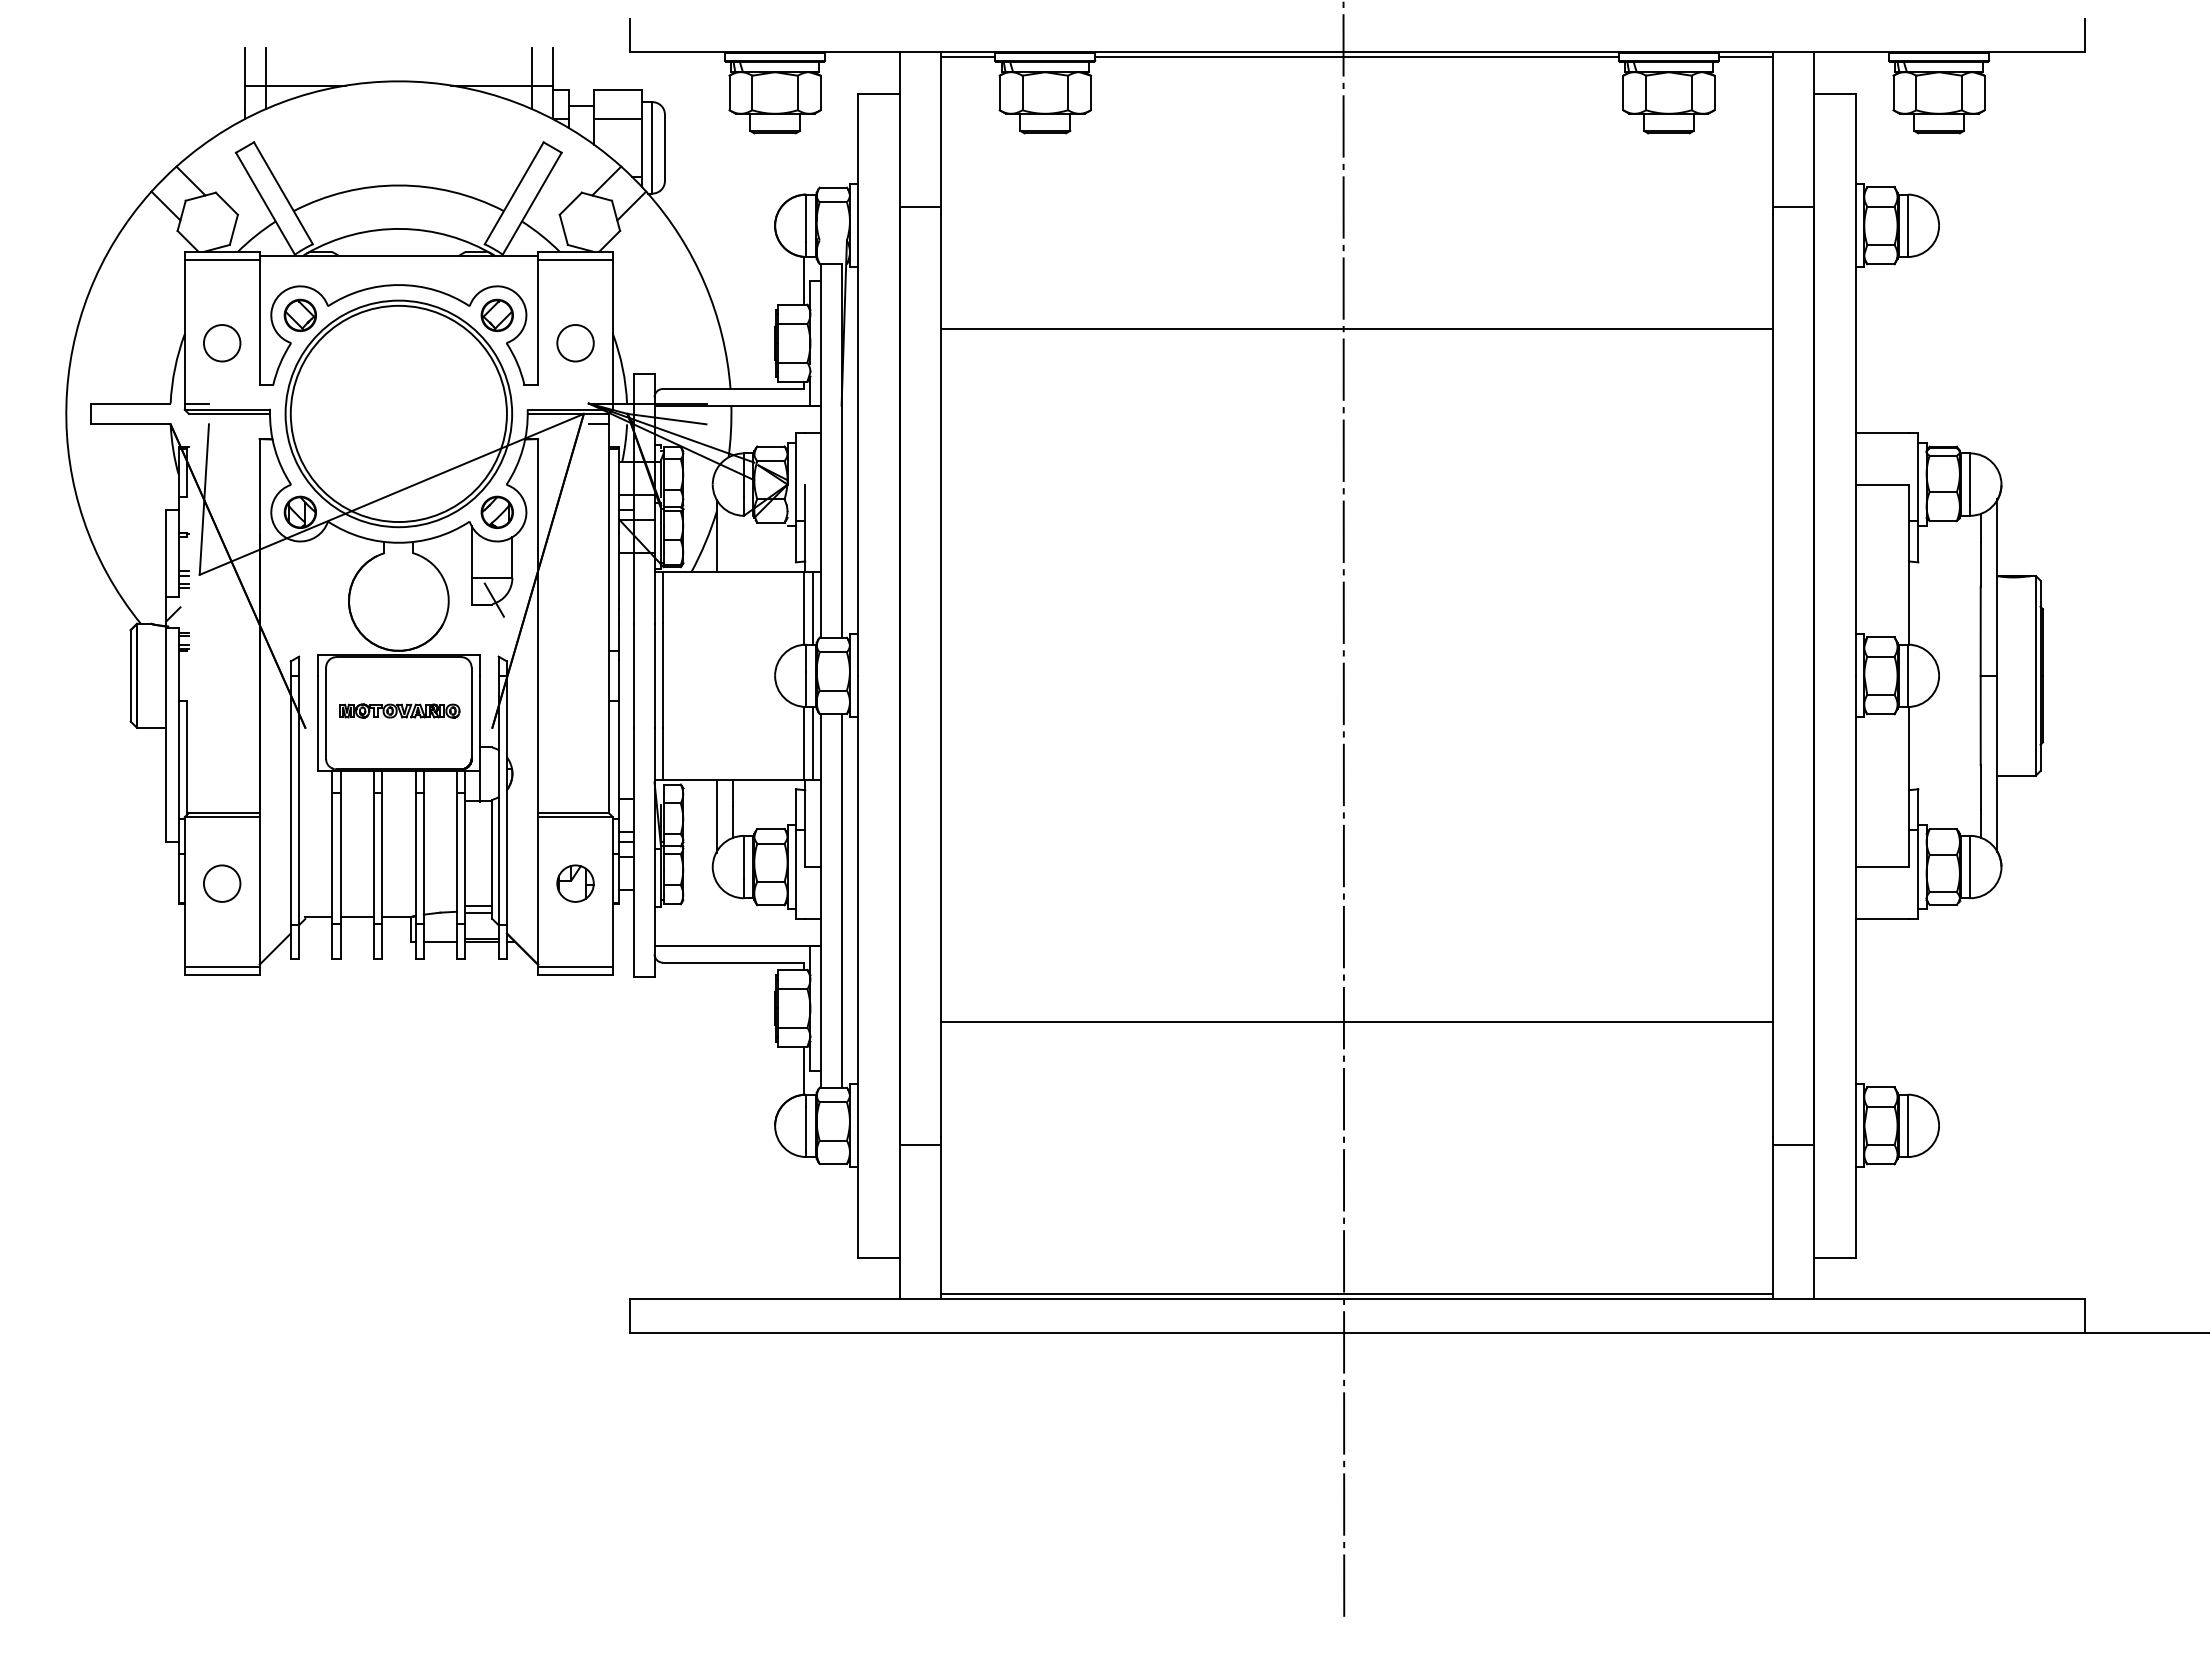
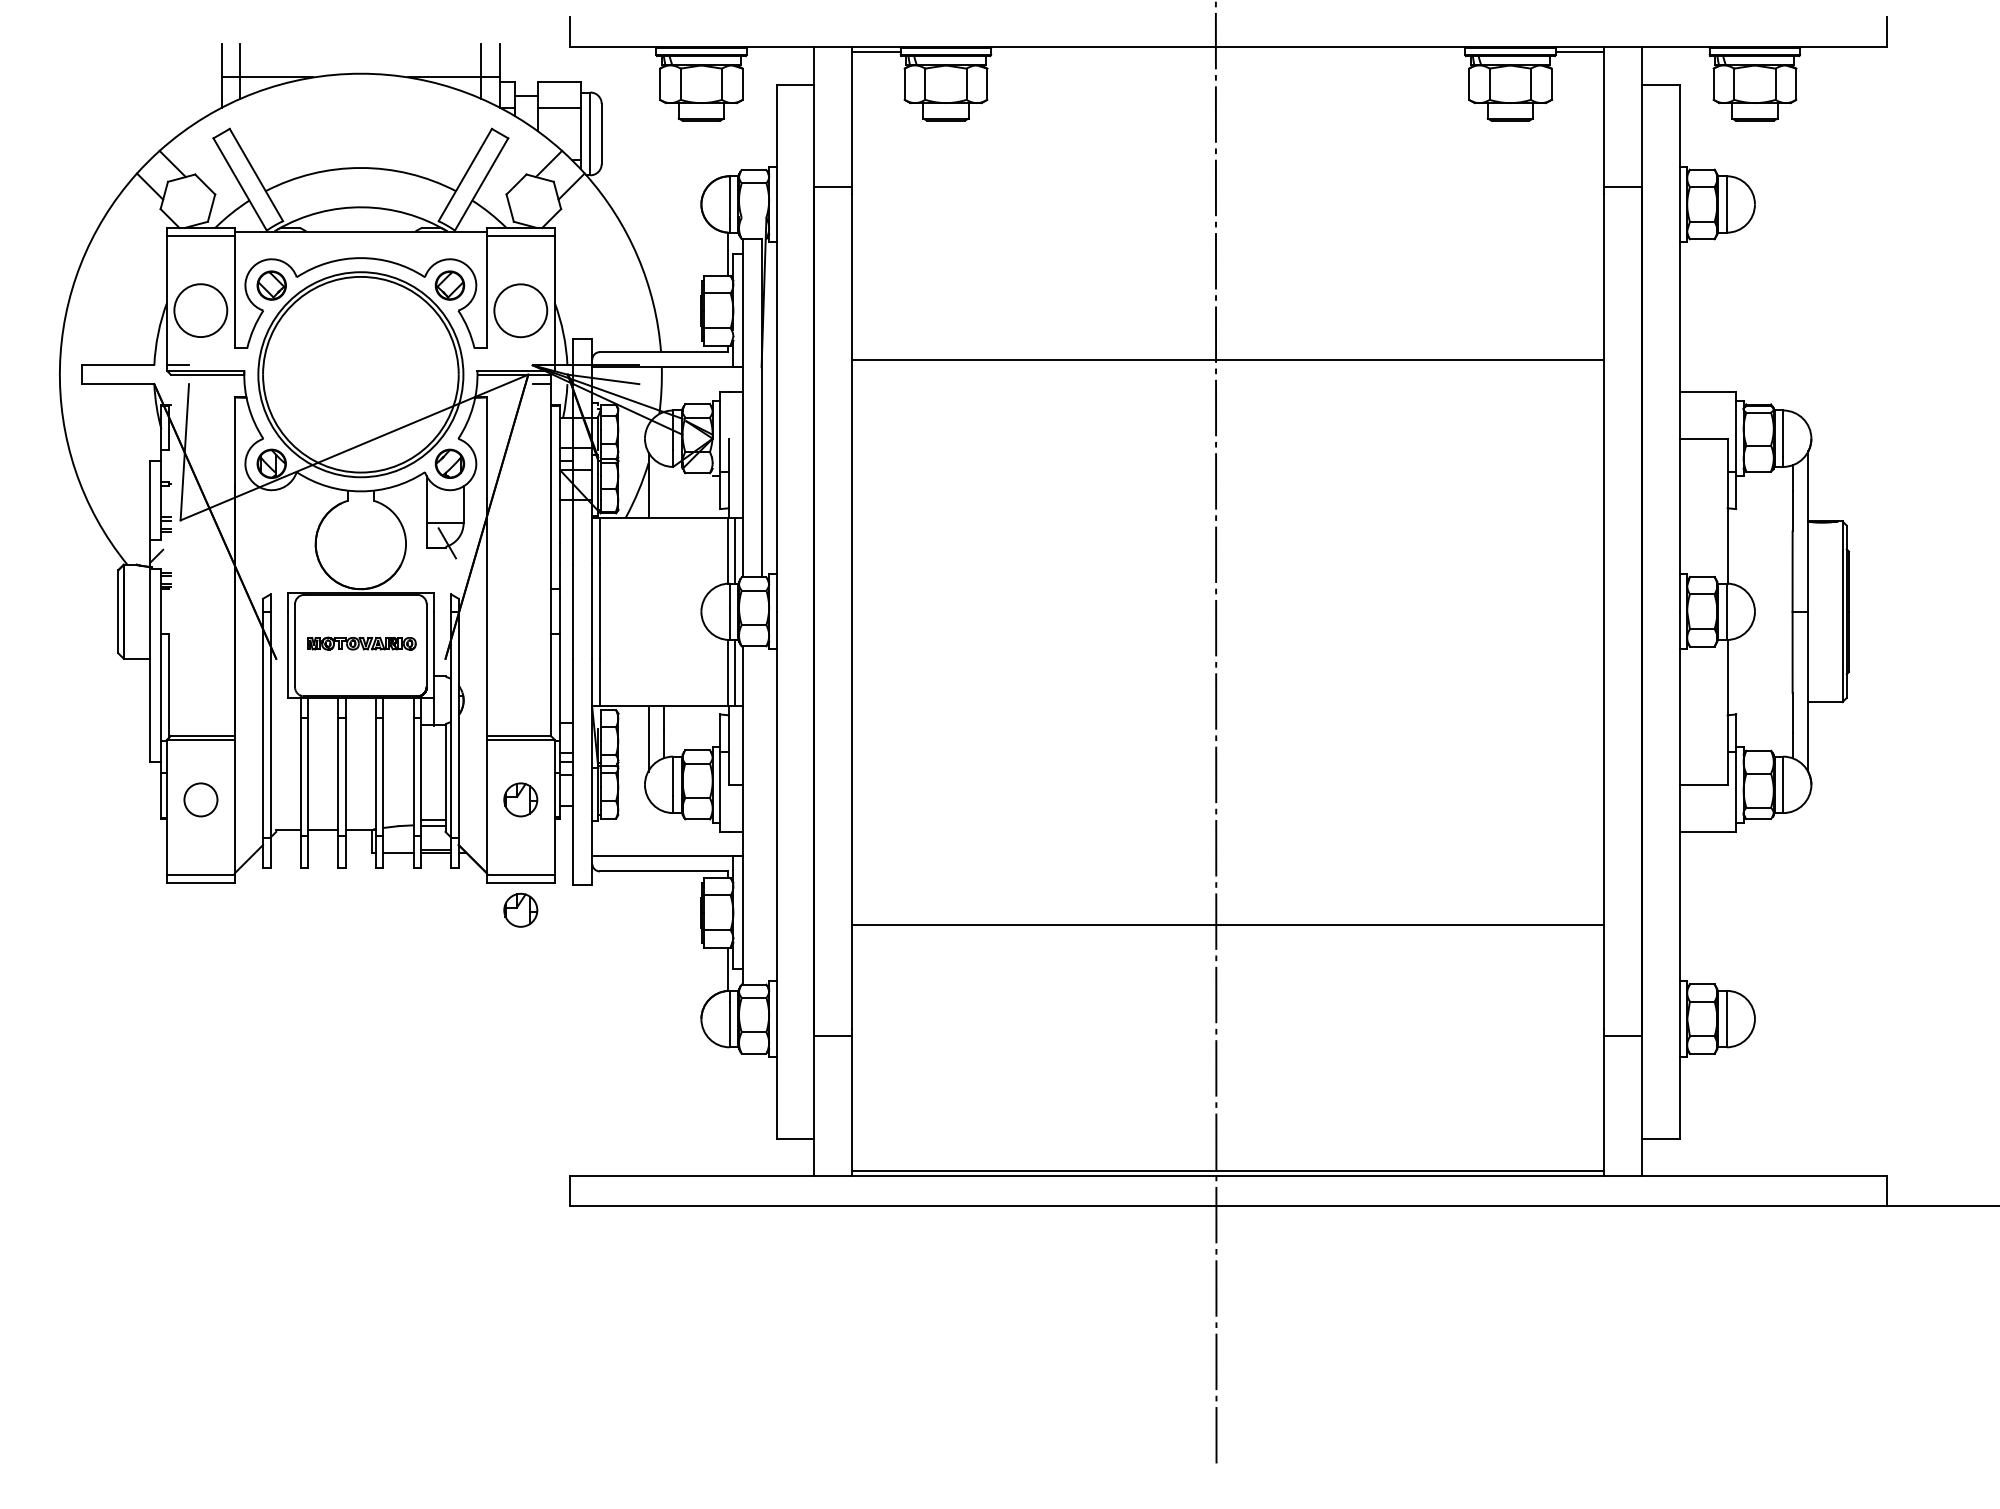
line: (1357, 57) -> (1228, 52), removed
line: (1356, 329) -> (1227, 359), moved
circle: (222, 343) -> (201, 311), size x1.6
circle: (575, 343) -> (520, 311), size x1.6
line: (841, 900) -> (761, 815), removed
part: (575, 1005) -> (520, 910), added

